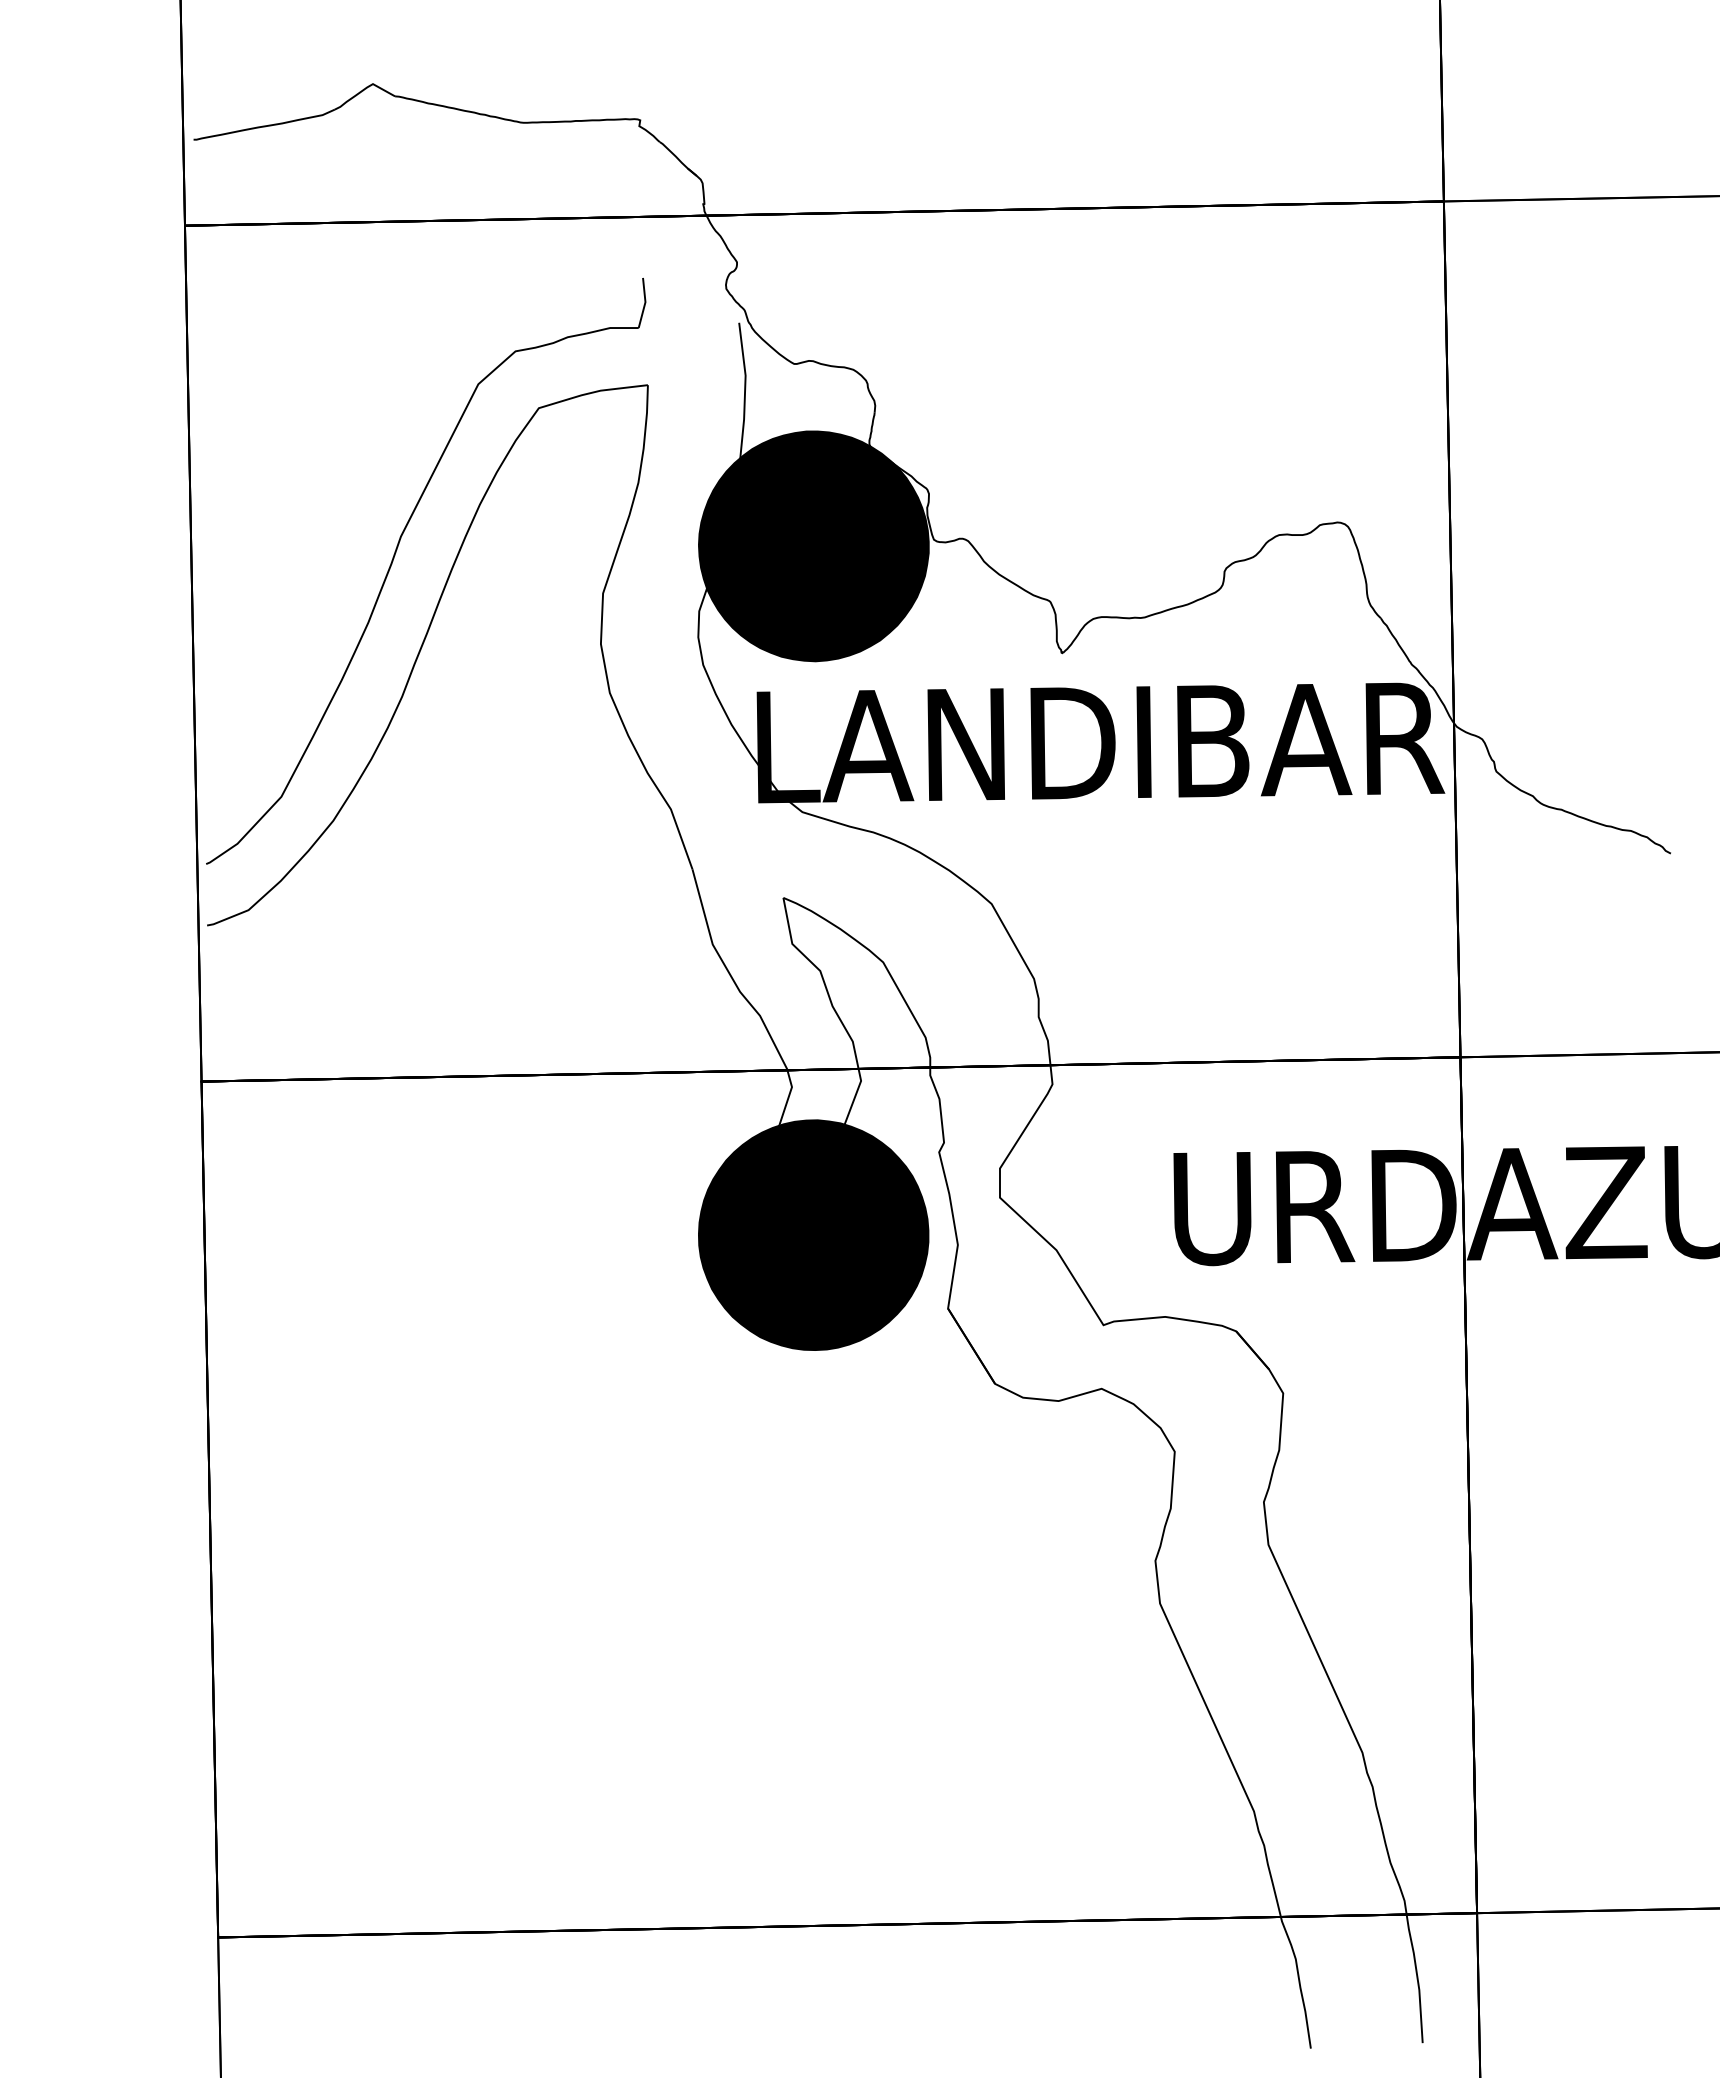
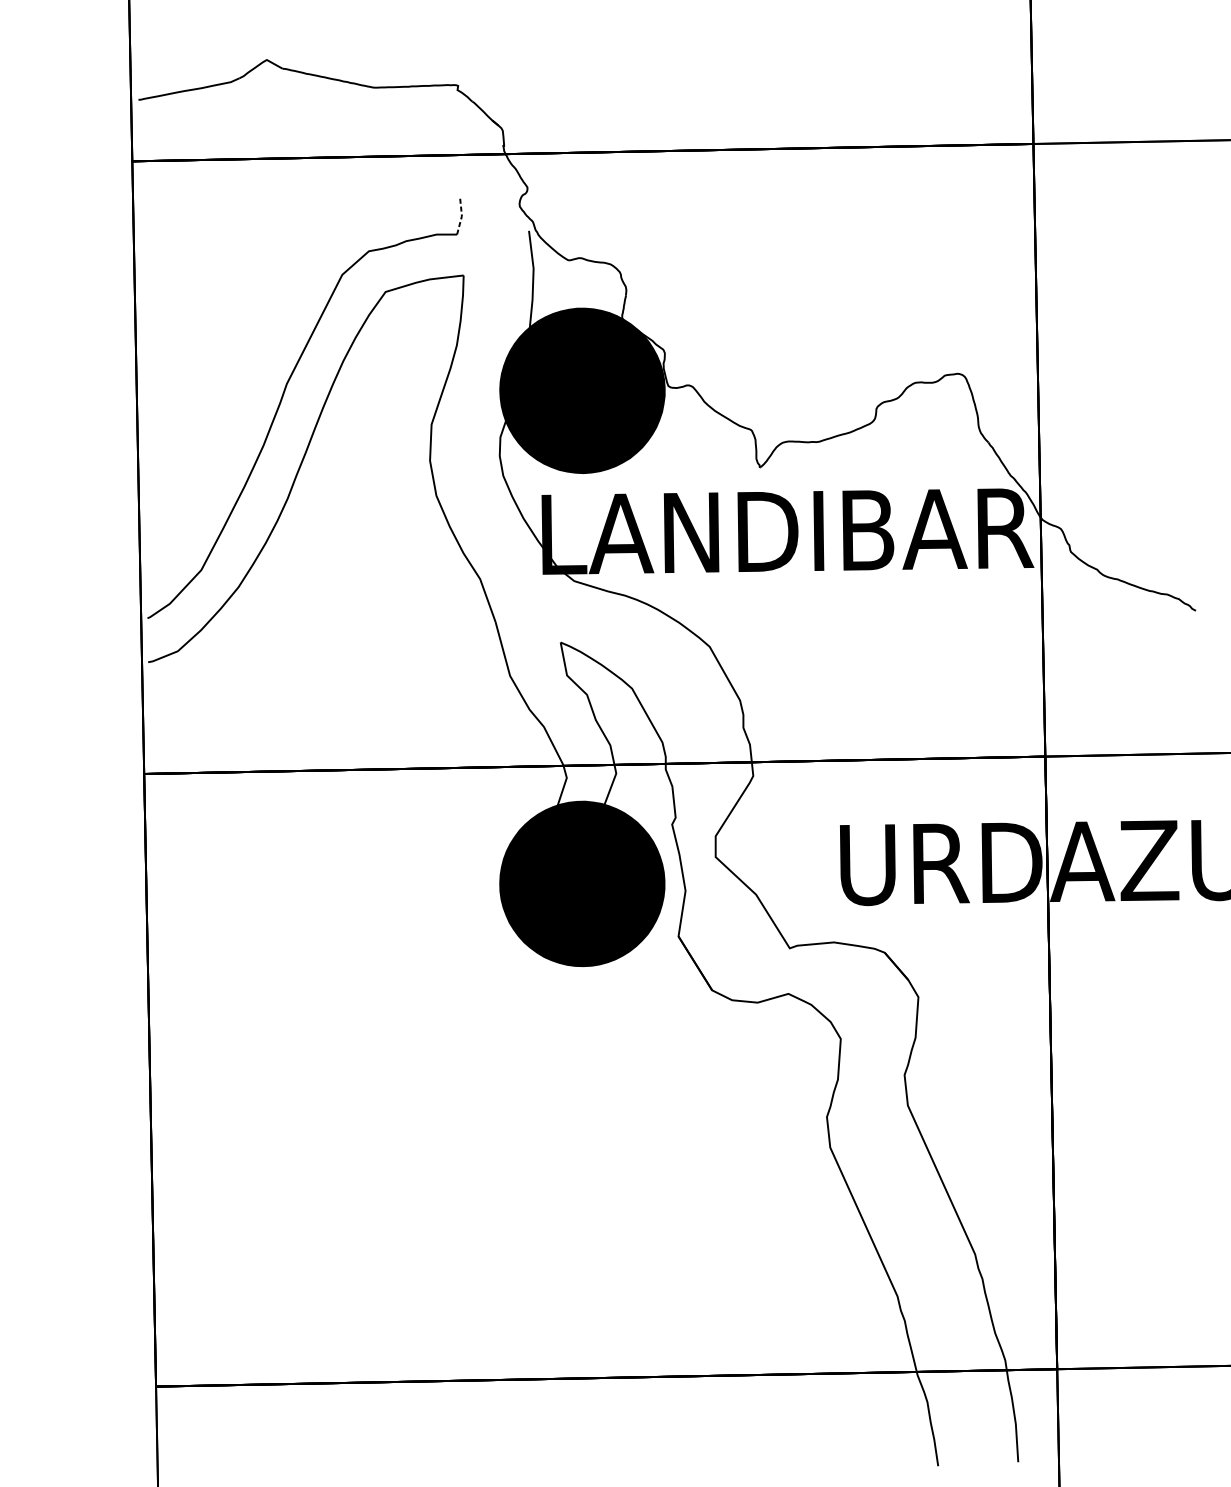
line: (645, 302) -> (461, 216), solid -> dashed

